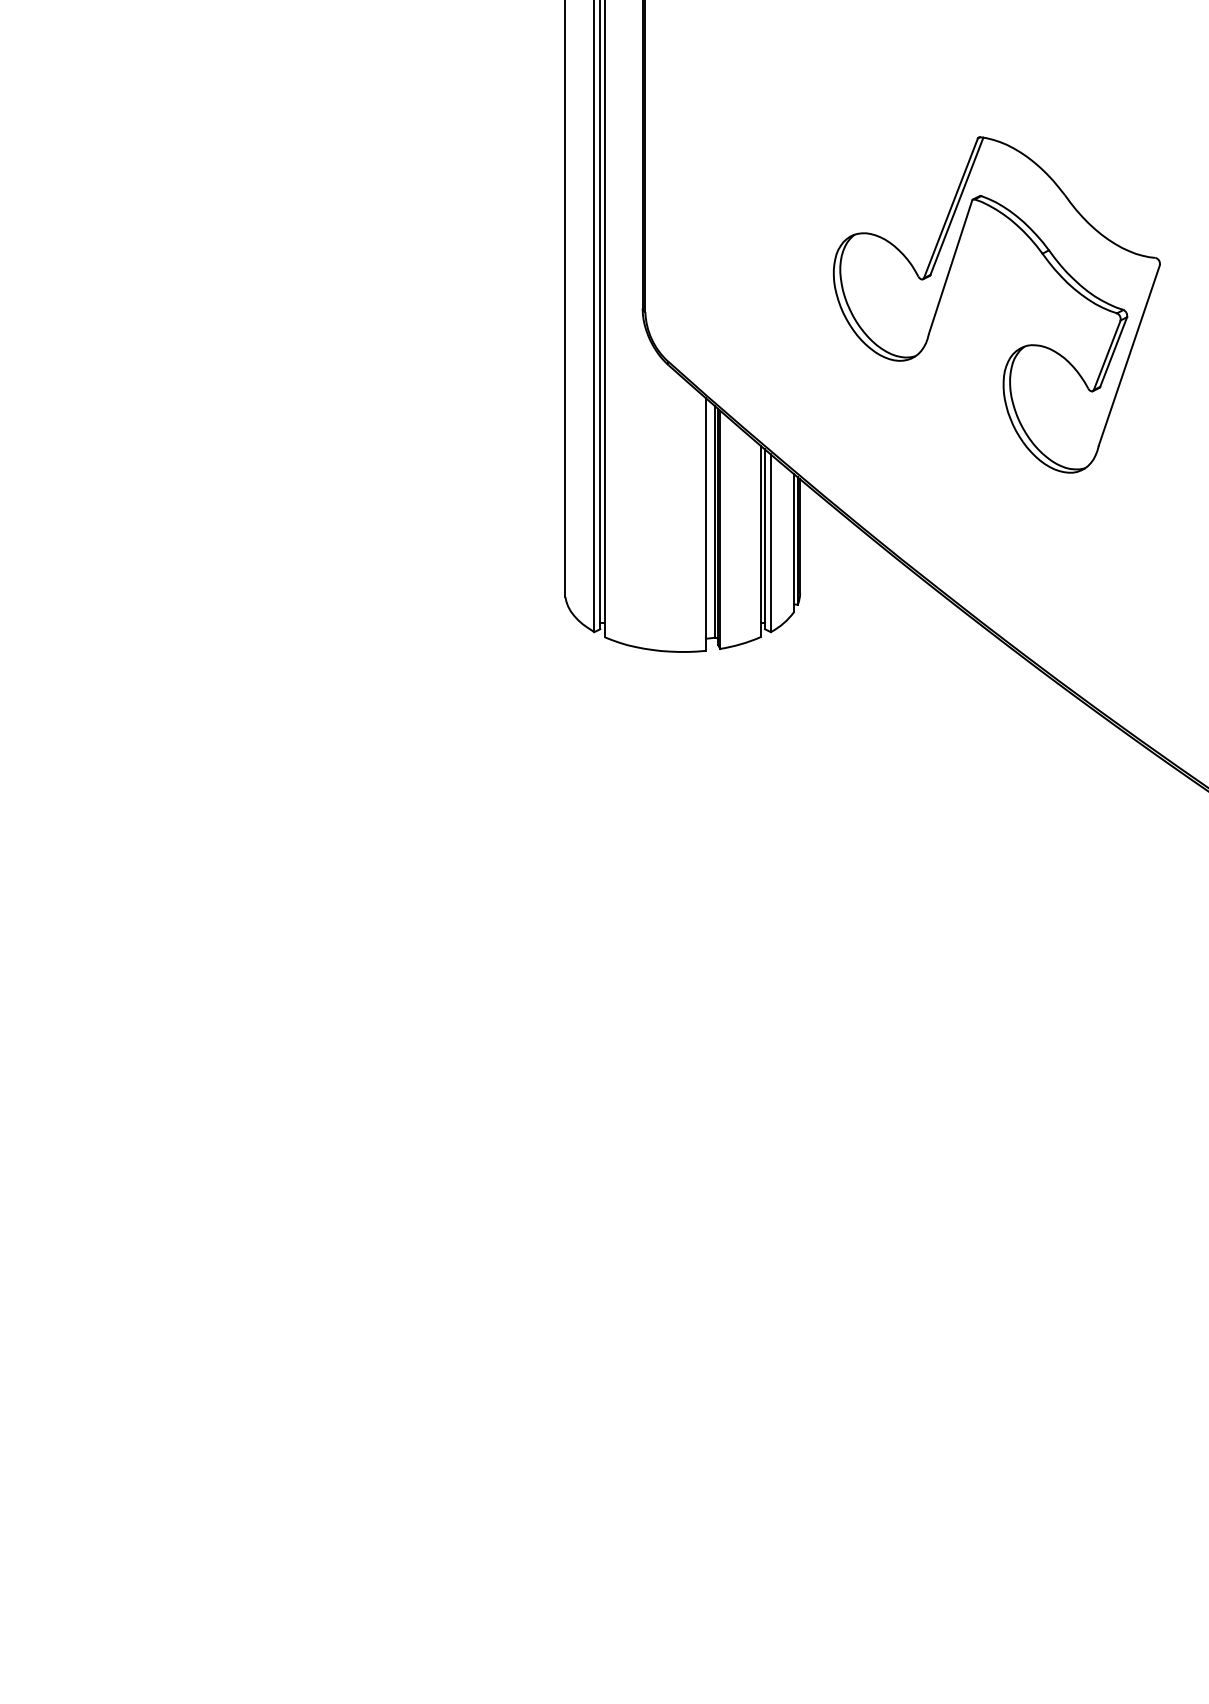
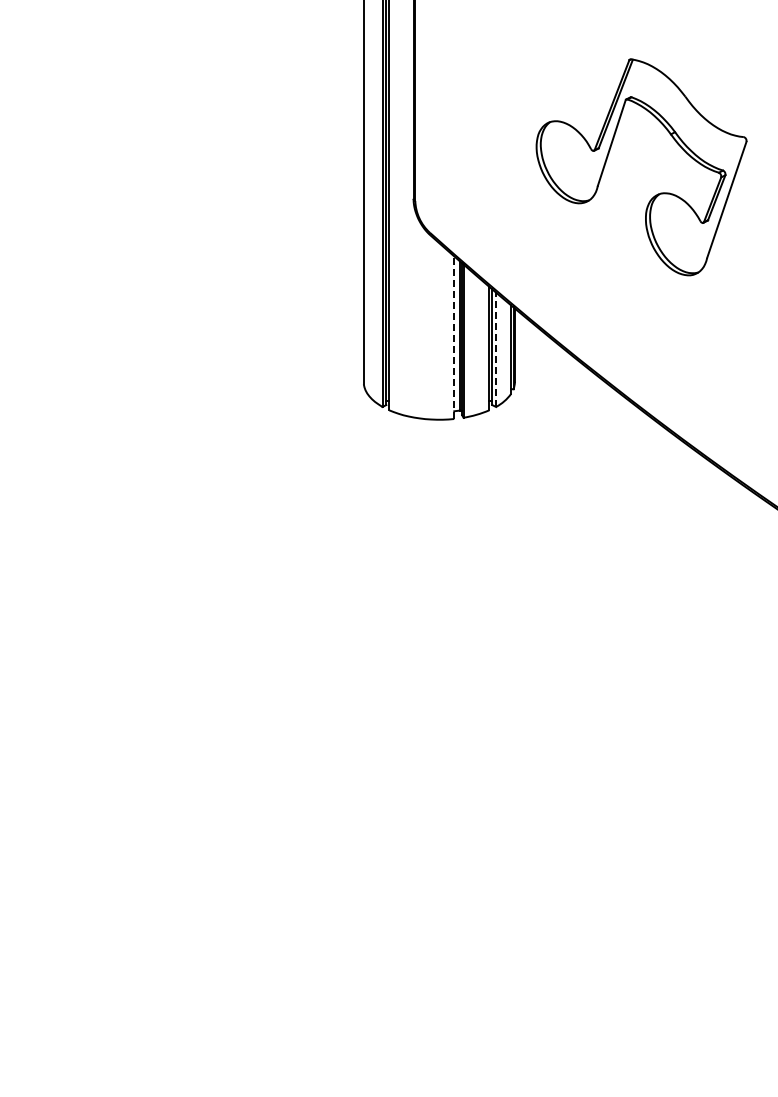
part: (1016, 348) -> (654, 195), moved
line: (706, 524) -> (454, 337), solid -> dashed
line: (771, 542) -> (496, 349), solid -> dashed

